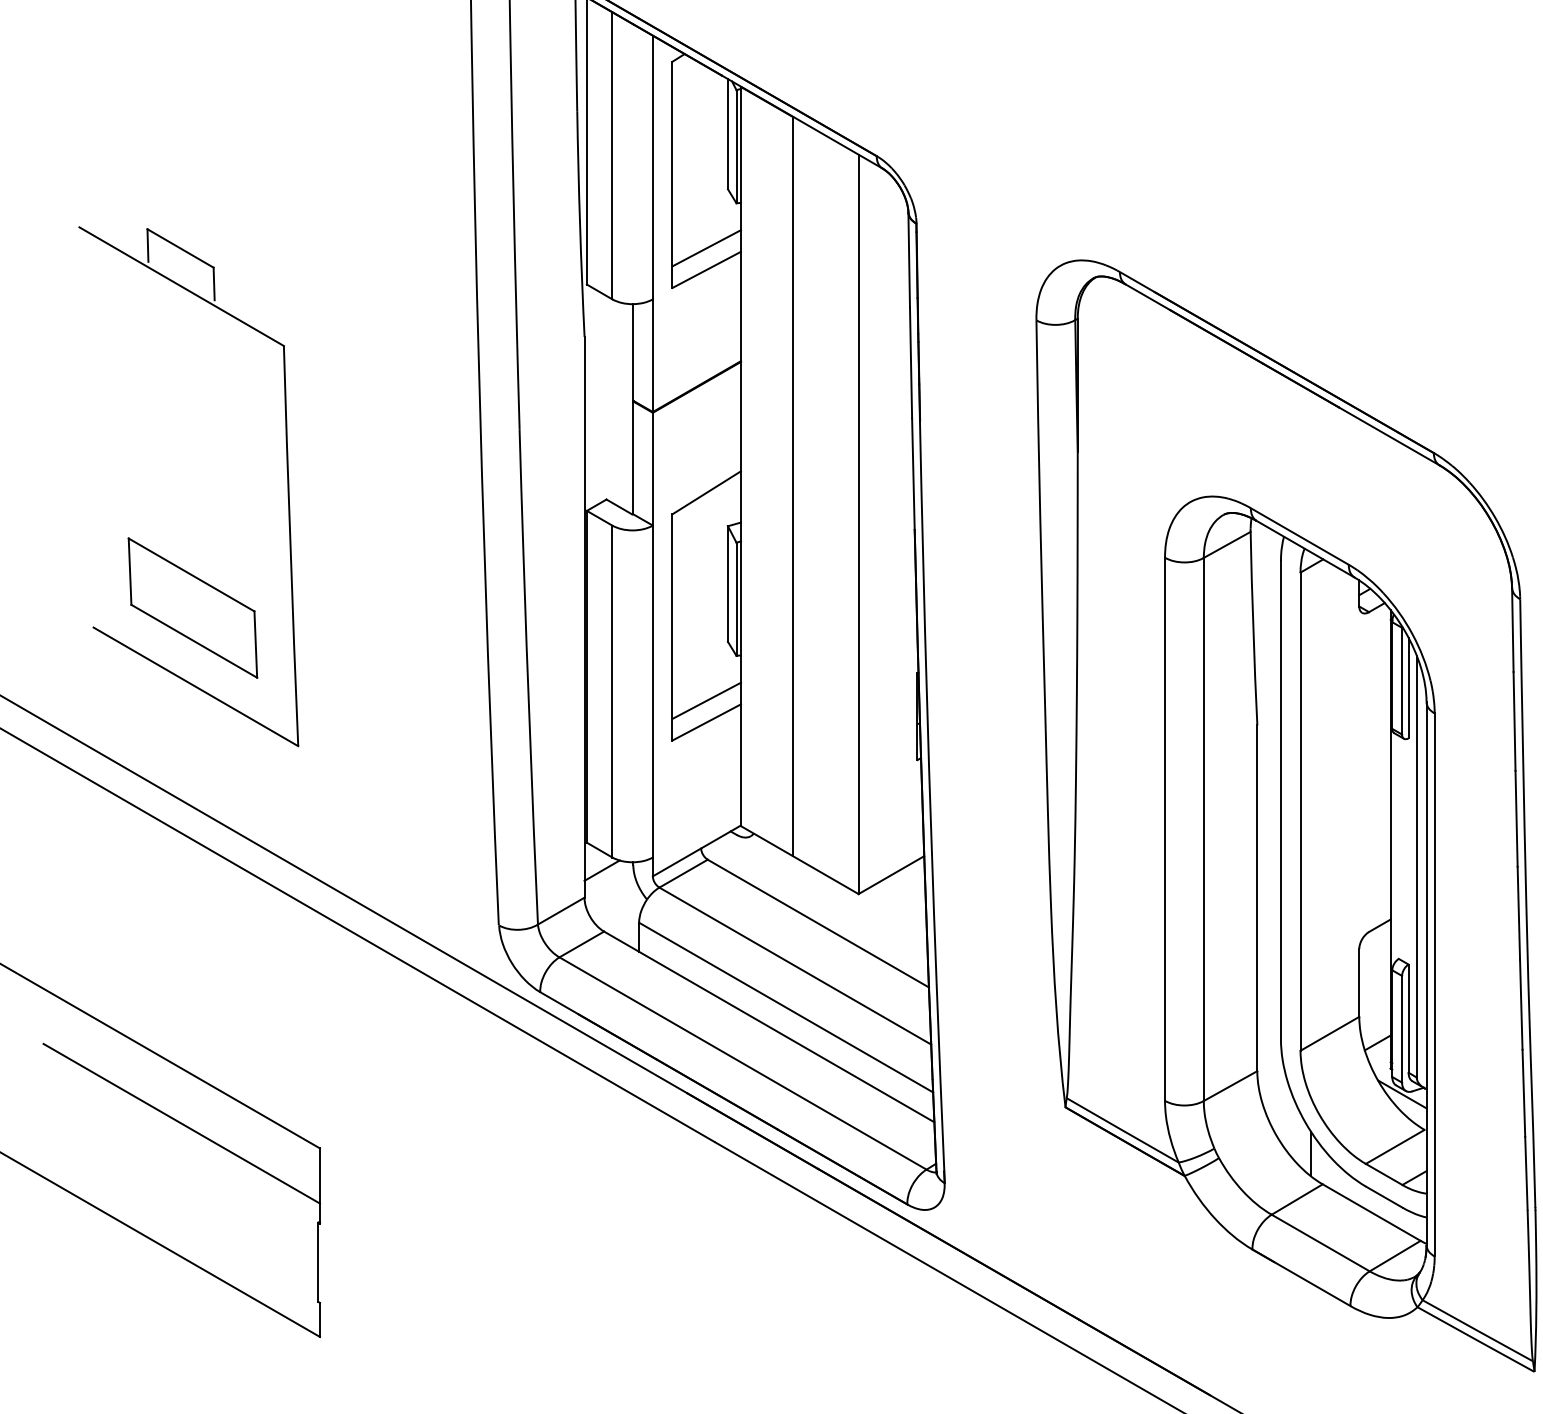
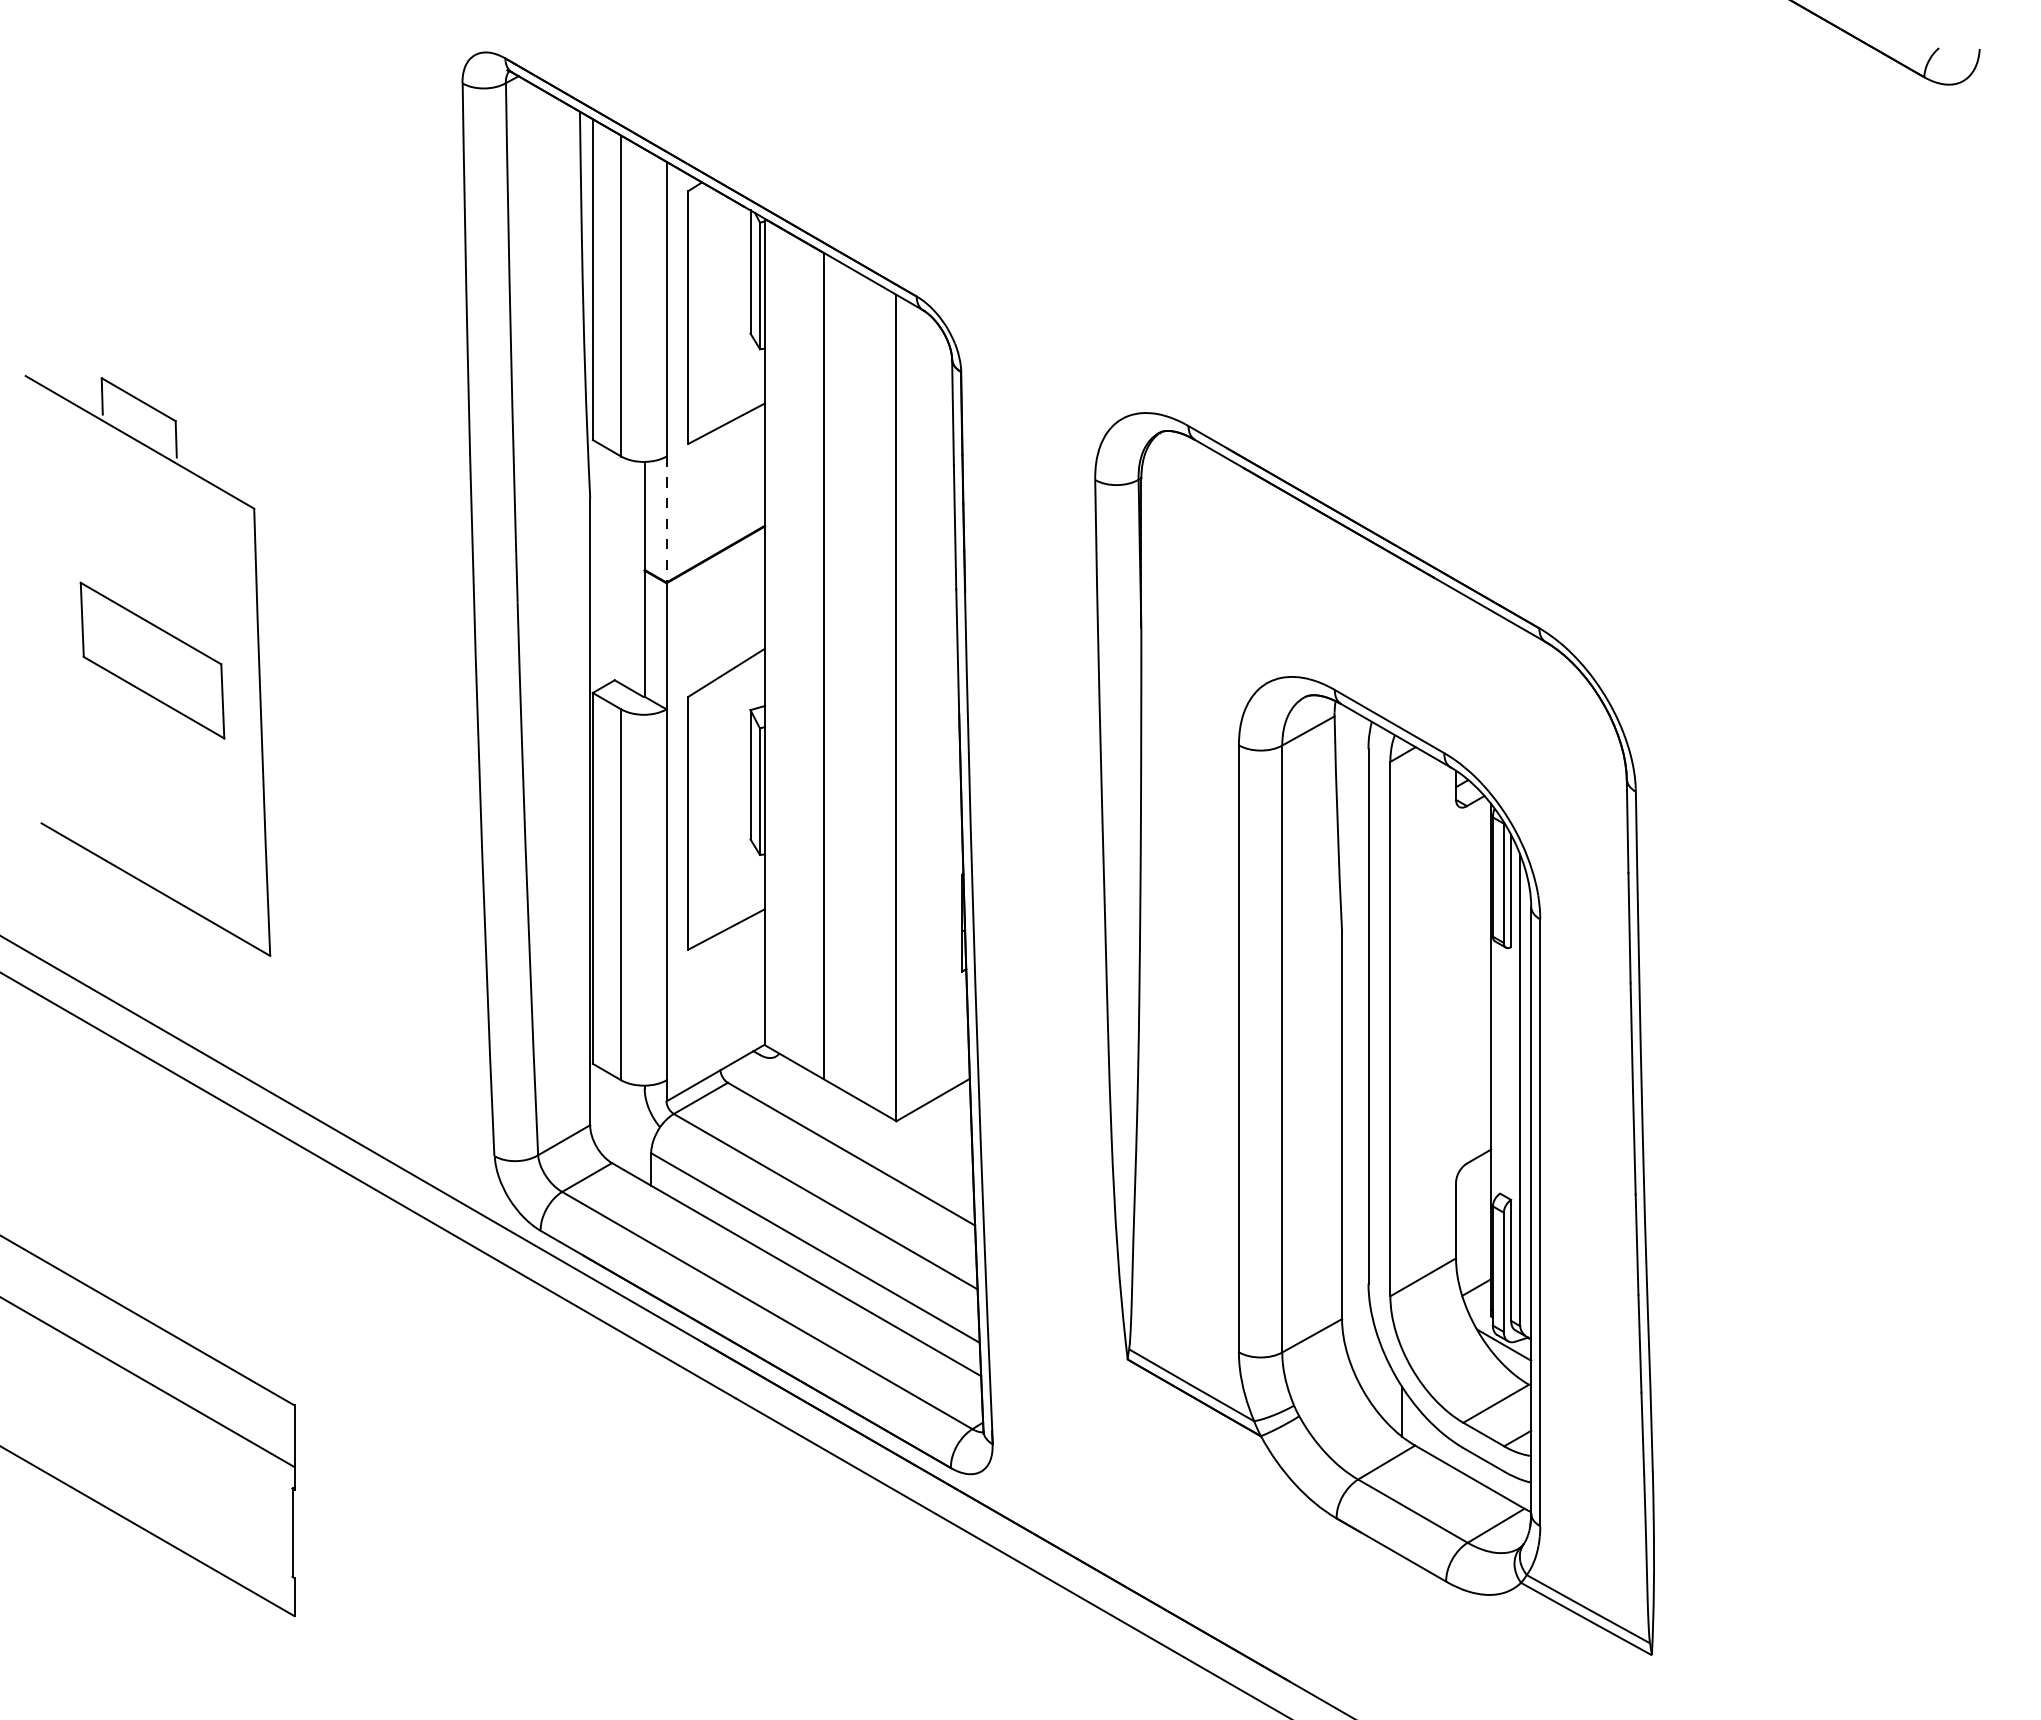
line: (706, 248) -> (726, 399), removed
line: (652, 355) -> (666, 519), solid -> dashed
part: (192, 608) -> (152, 660), moved
line: (706, 701) -> (726, 905), removed
line: (601, 870) -> (609, 1094), removed

